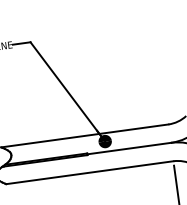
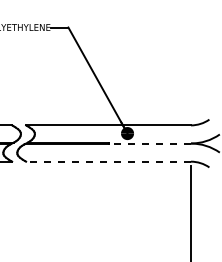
line: (128, 148) -> (149, 143), solid -> dashed
line: (89, 172) -> (108, 161), solid -> dashed

